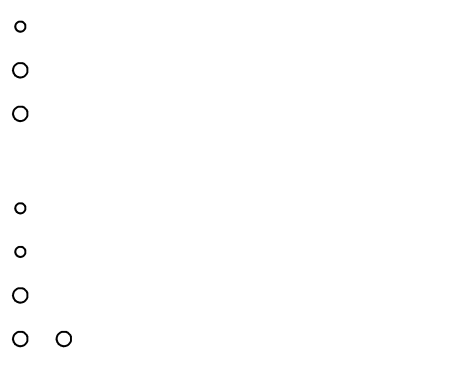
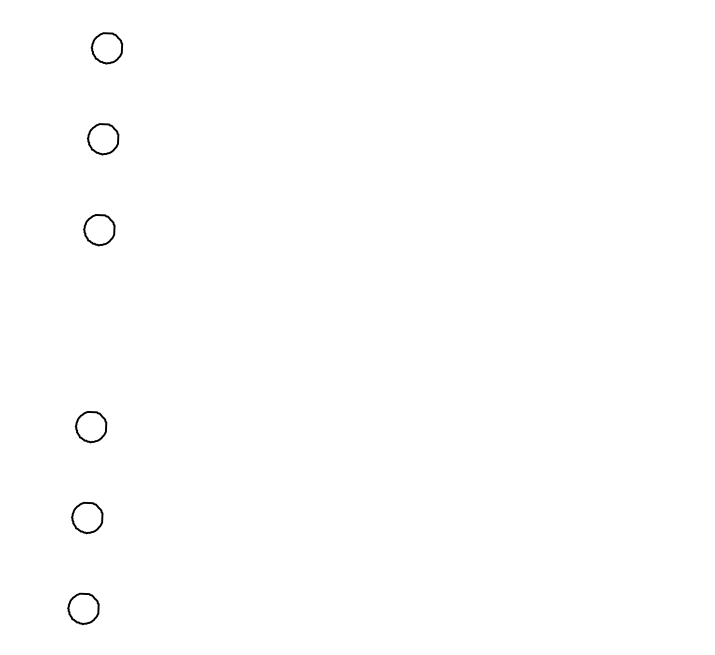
part: (20, 26) -> (107, 47), size x1.43
part: (20, 208) -> (91, 427), size x1.43
part: (20, 251) -> (87, 517), size x1.43

